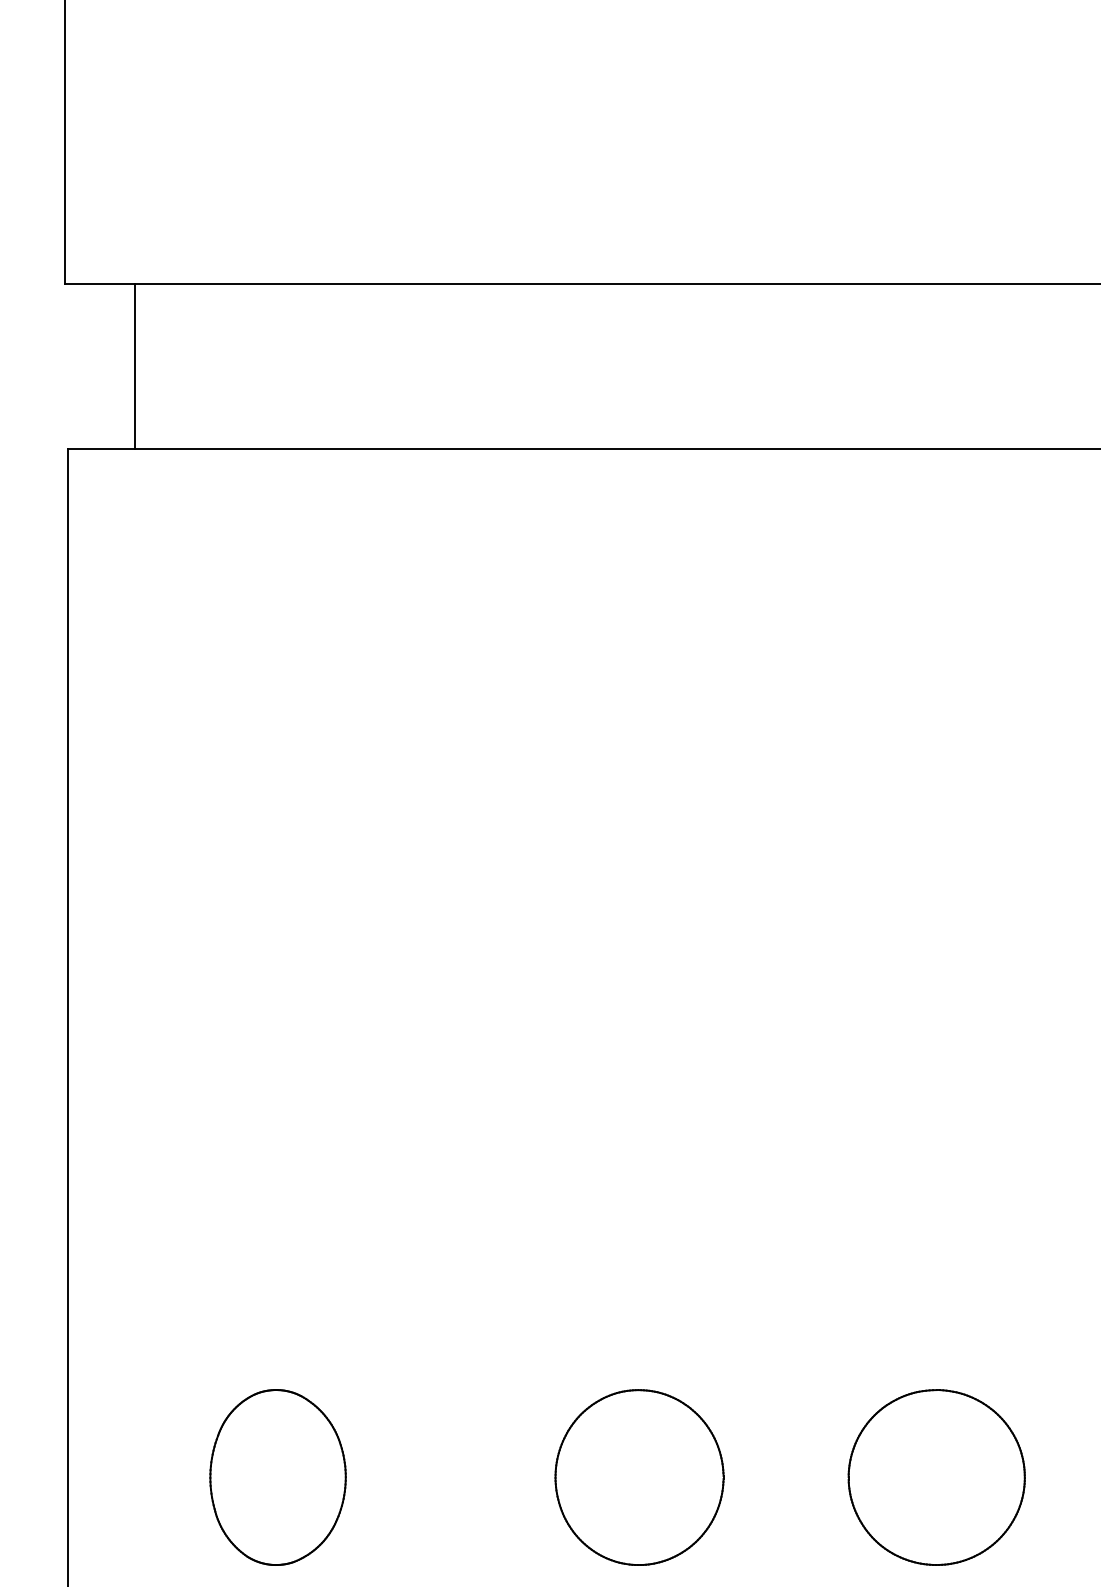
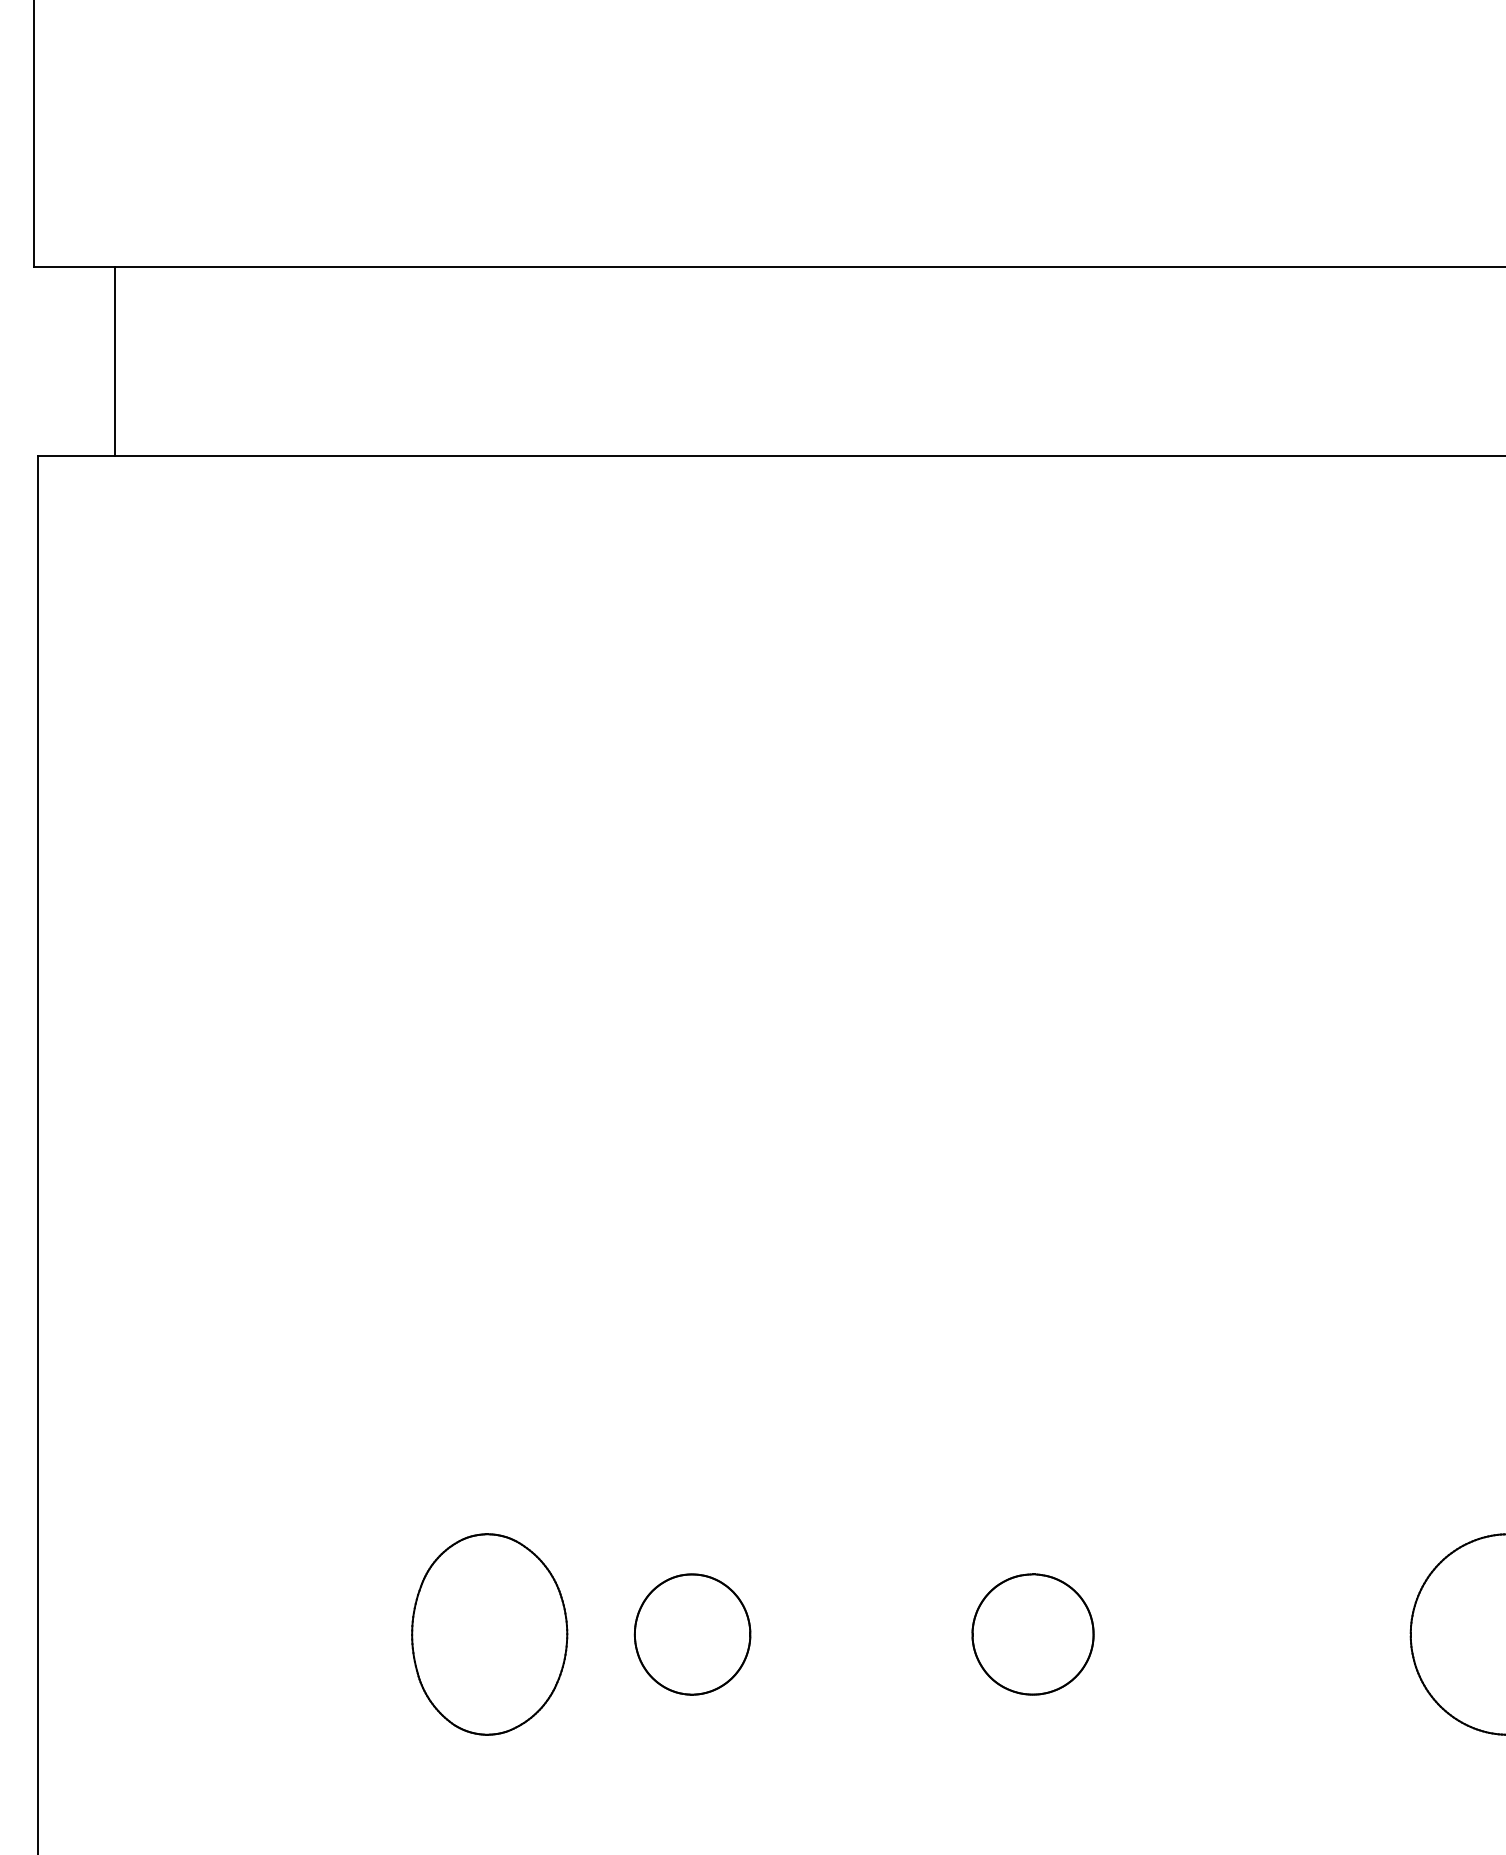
part: (277, 1477) -> (489, 1634), moved
part: (639, 1477) -> (692, 1634), size x0.6
part: (936, 1477) -> (1032, 1634), size x0.6

